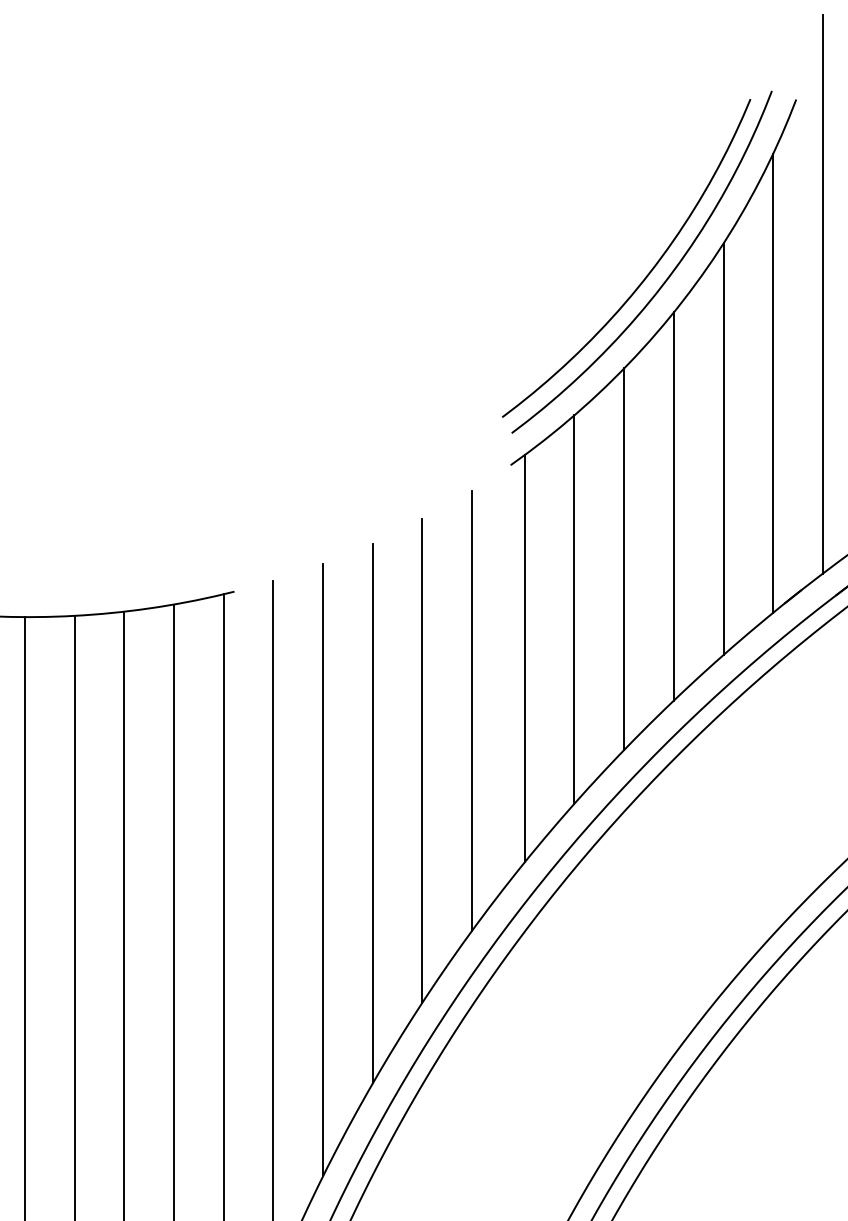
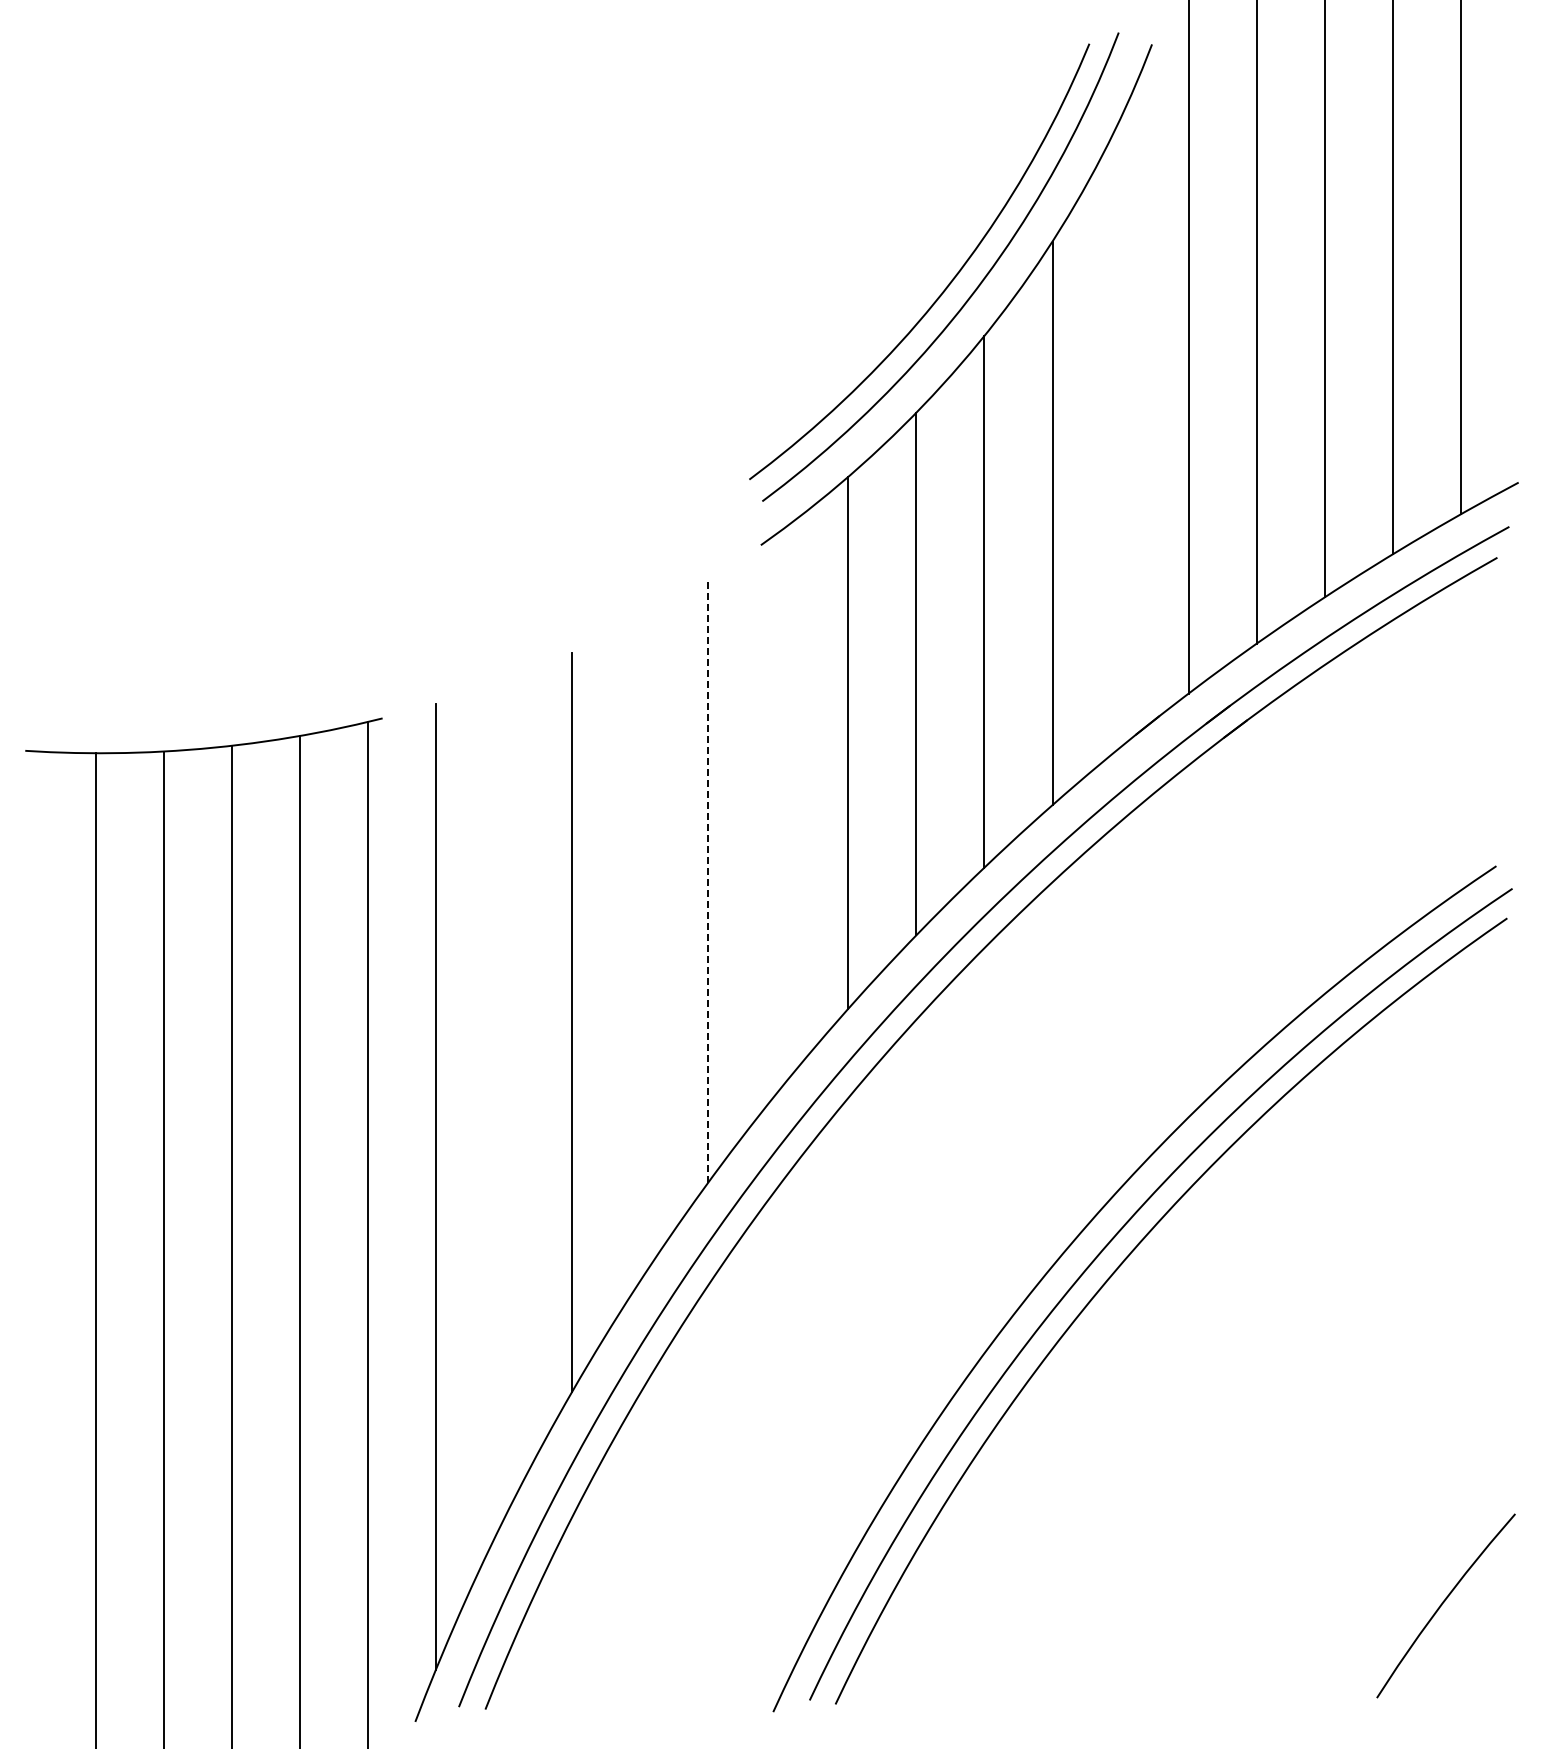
line: (773, 382) -> (1120, 432), removed
line: (524, 658) -> (780, 810), removed
line: (472, 710) -> (708, 880), solid -> dashed
line: (422, 761) -> (640, 950), removed
line: (322, 869) -> (503, 1099), removed

